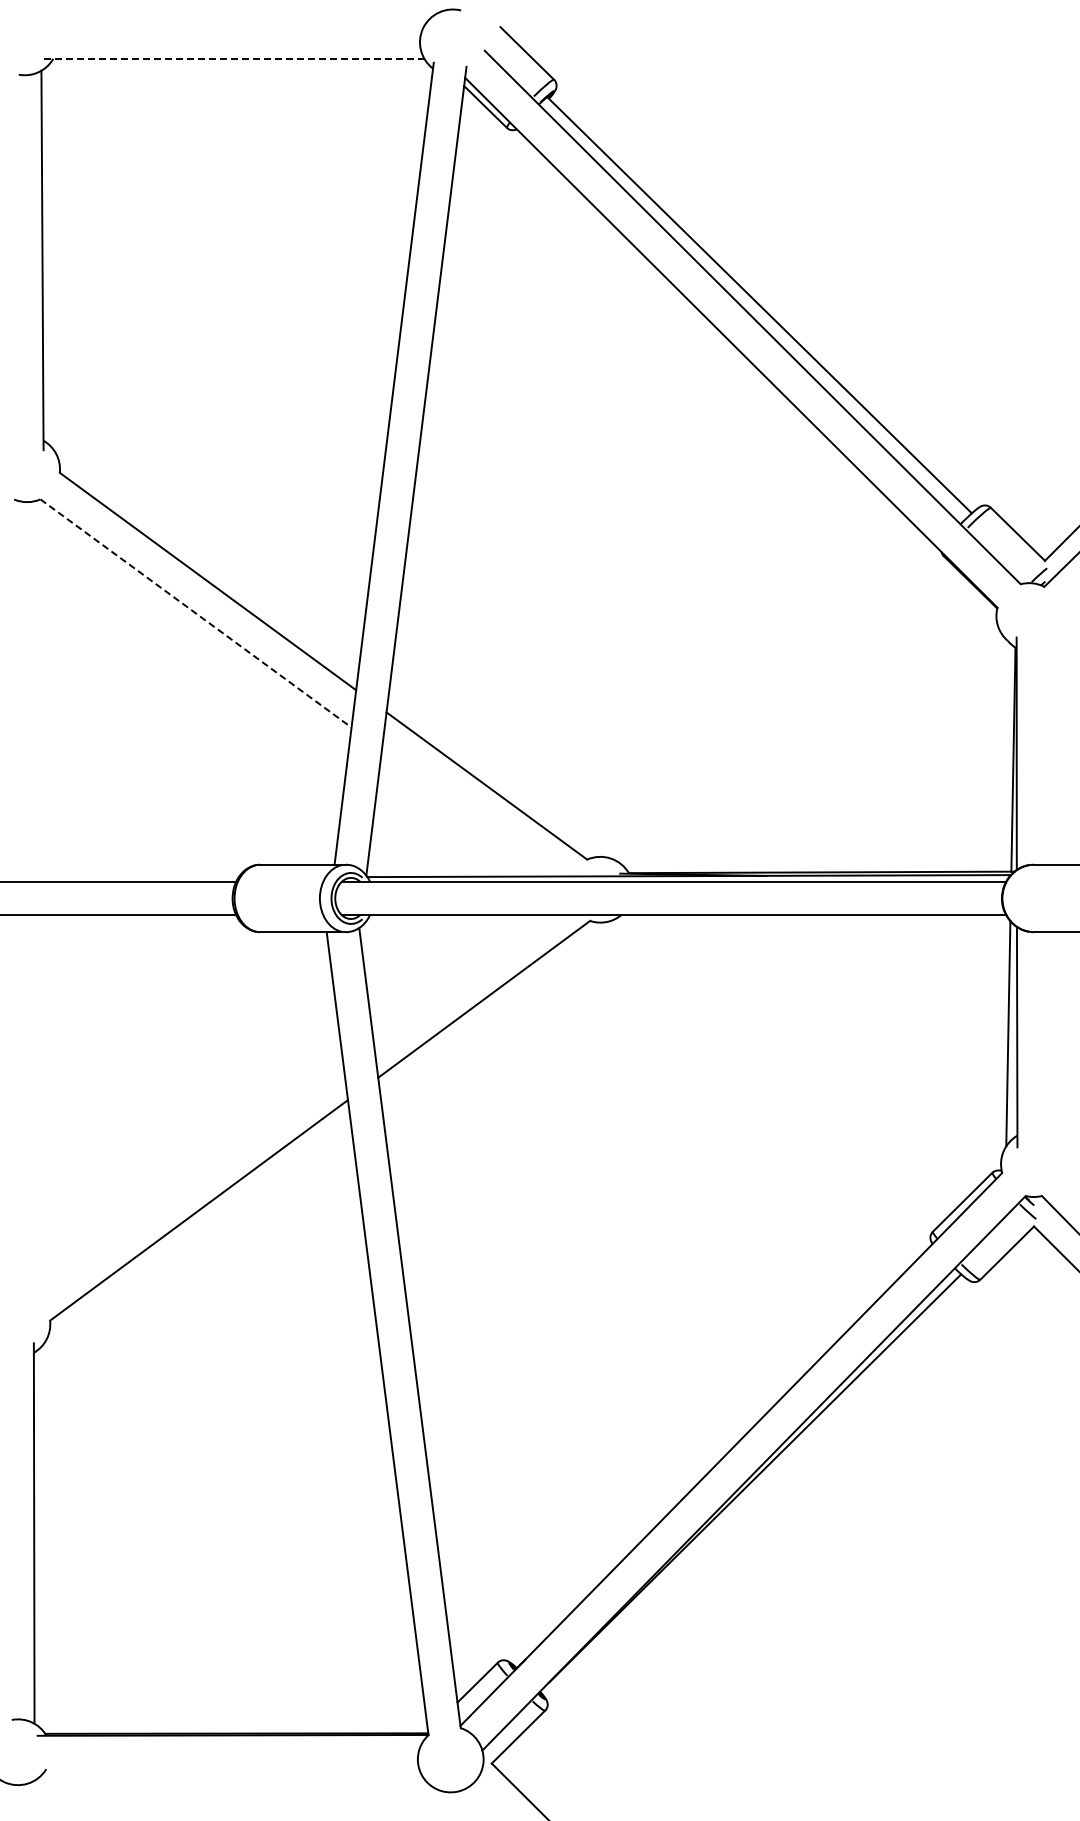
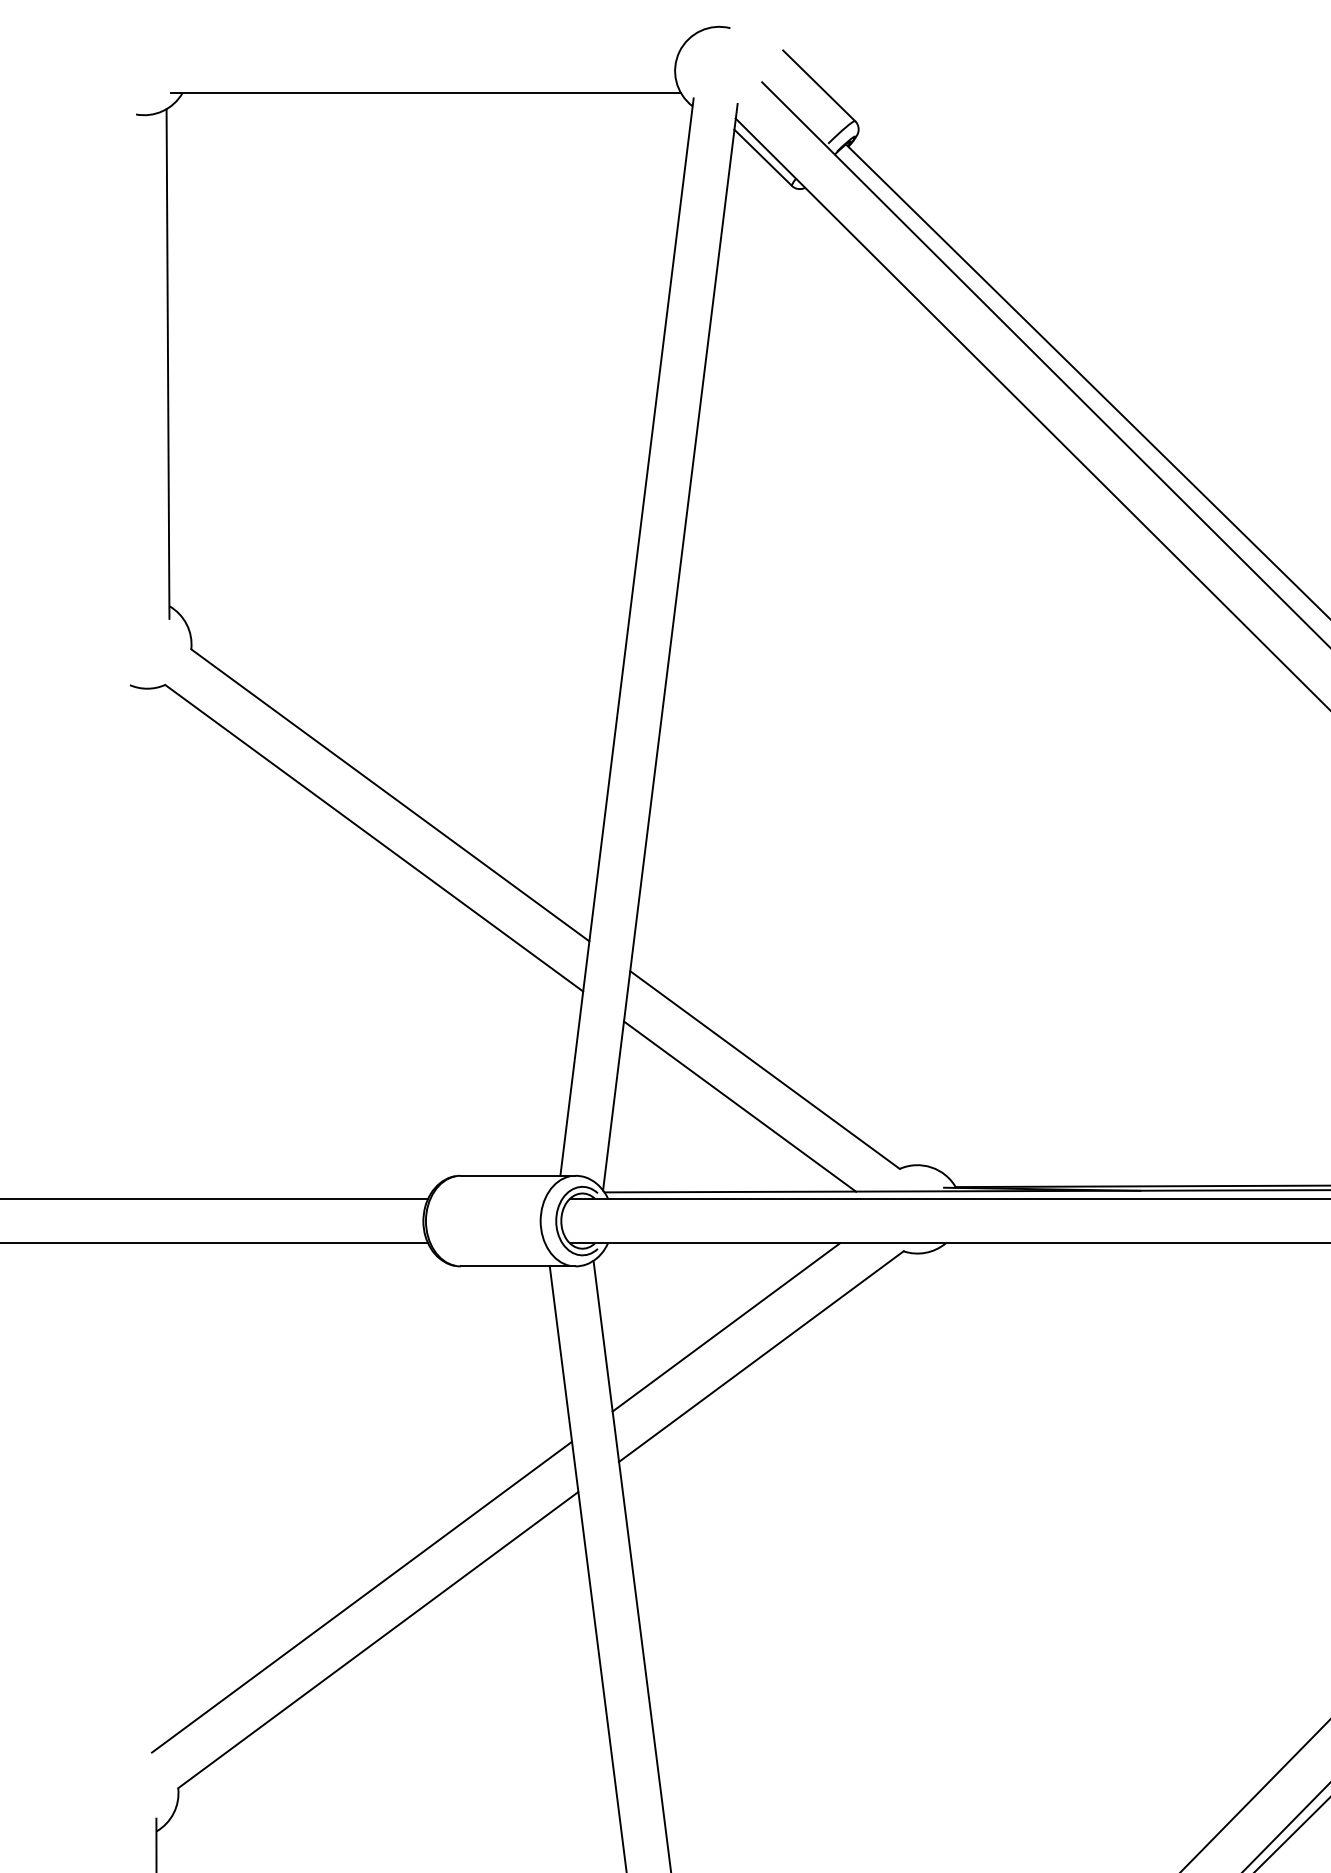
line: (234, 58) -> (425, 92), dashed -> solid
line: (196, 613) -> (374, 838), dashed -> solid
line: (467, 812) -> (738, 1105), added
line: (457, 977) -> (725, 1327), added
line: (186, 1178) -> (361, 1597), added

